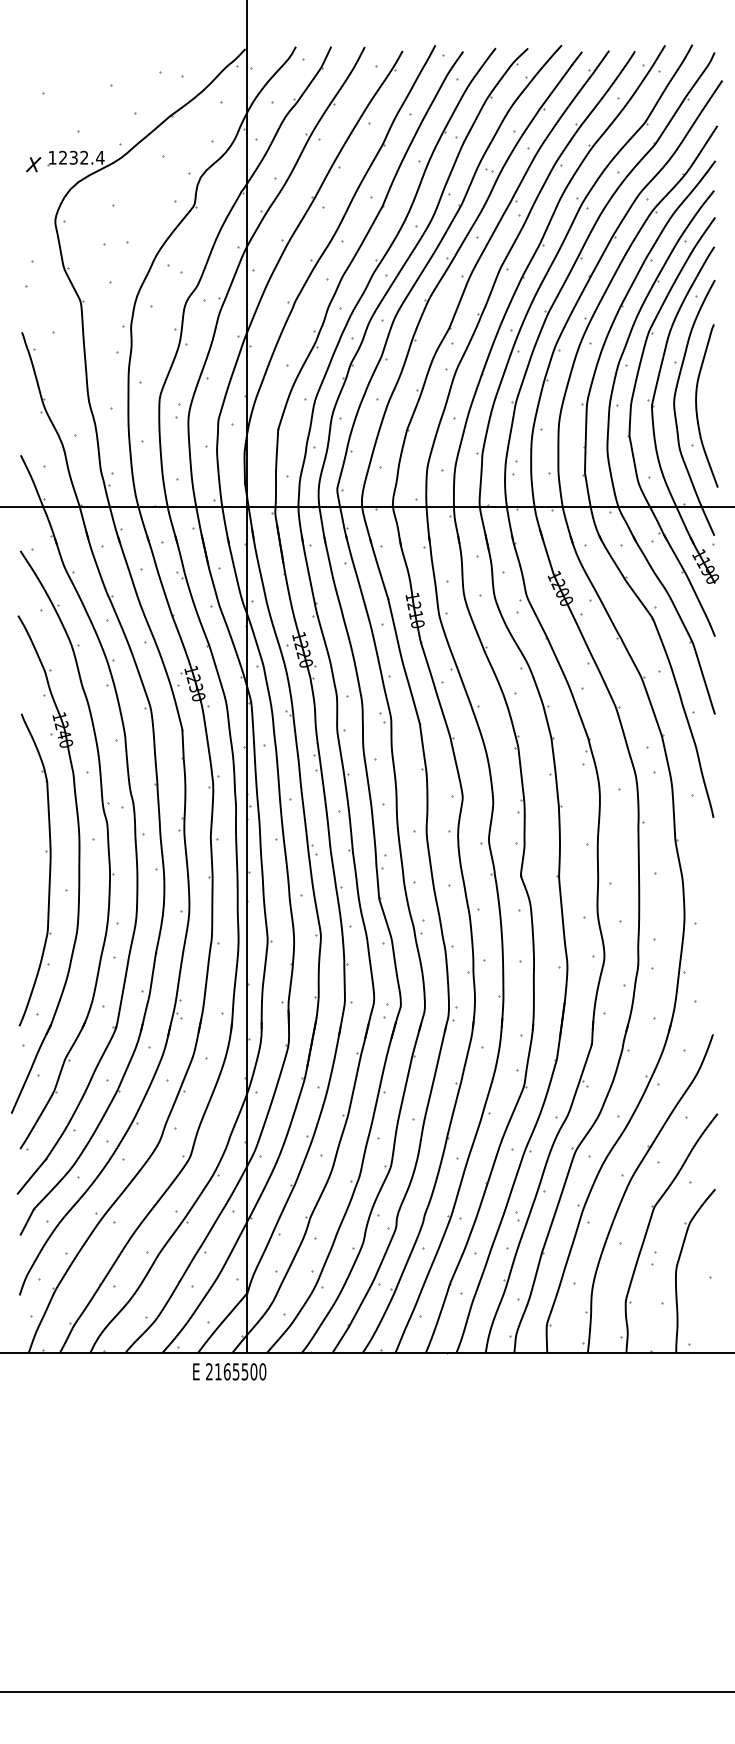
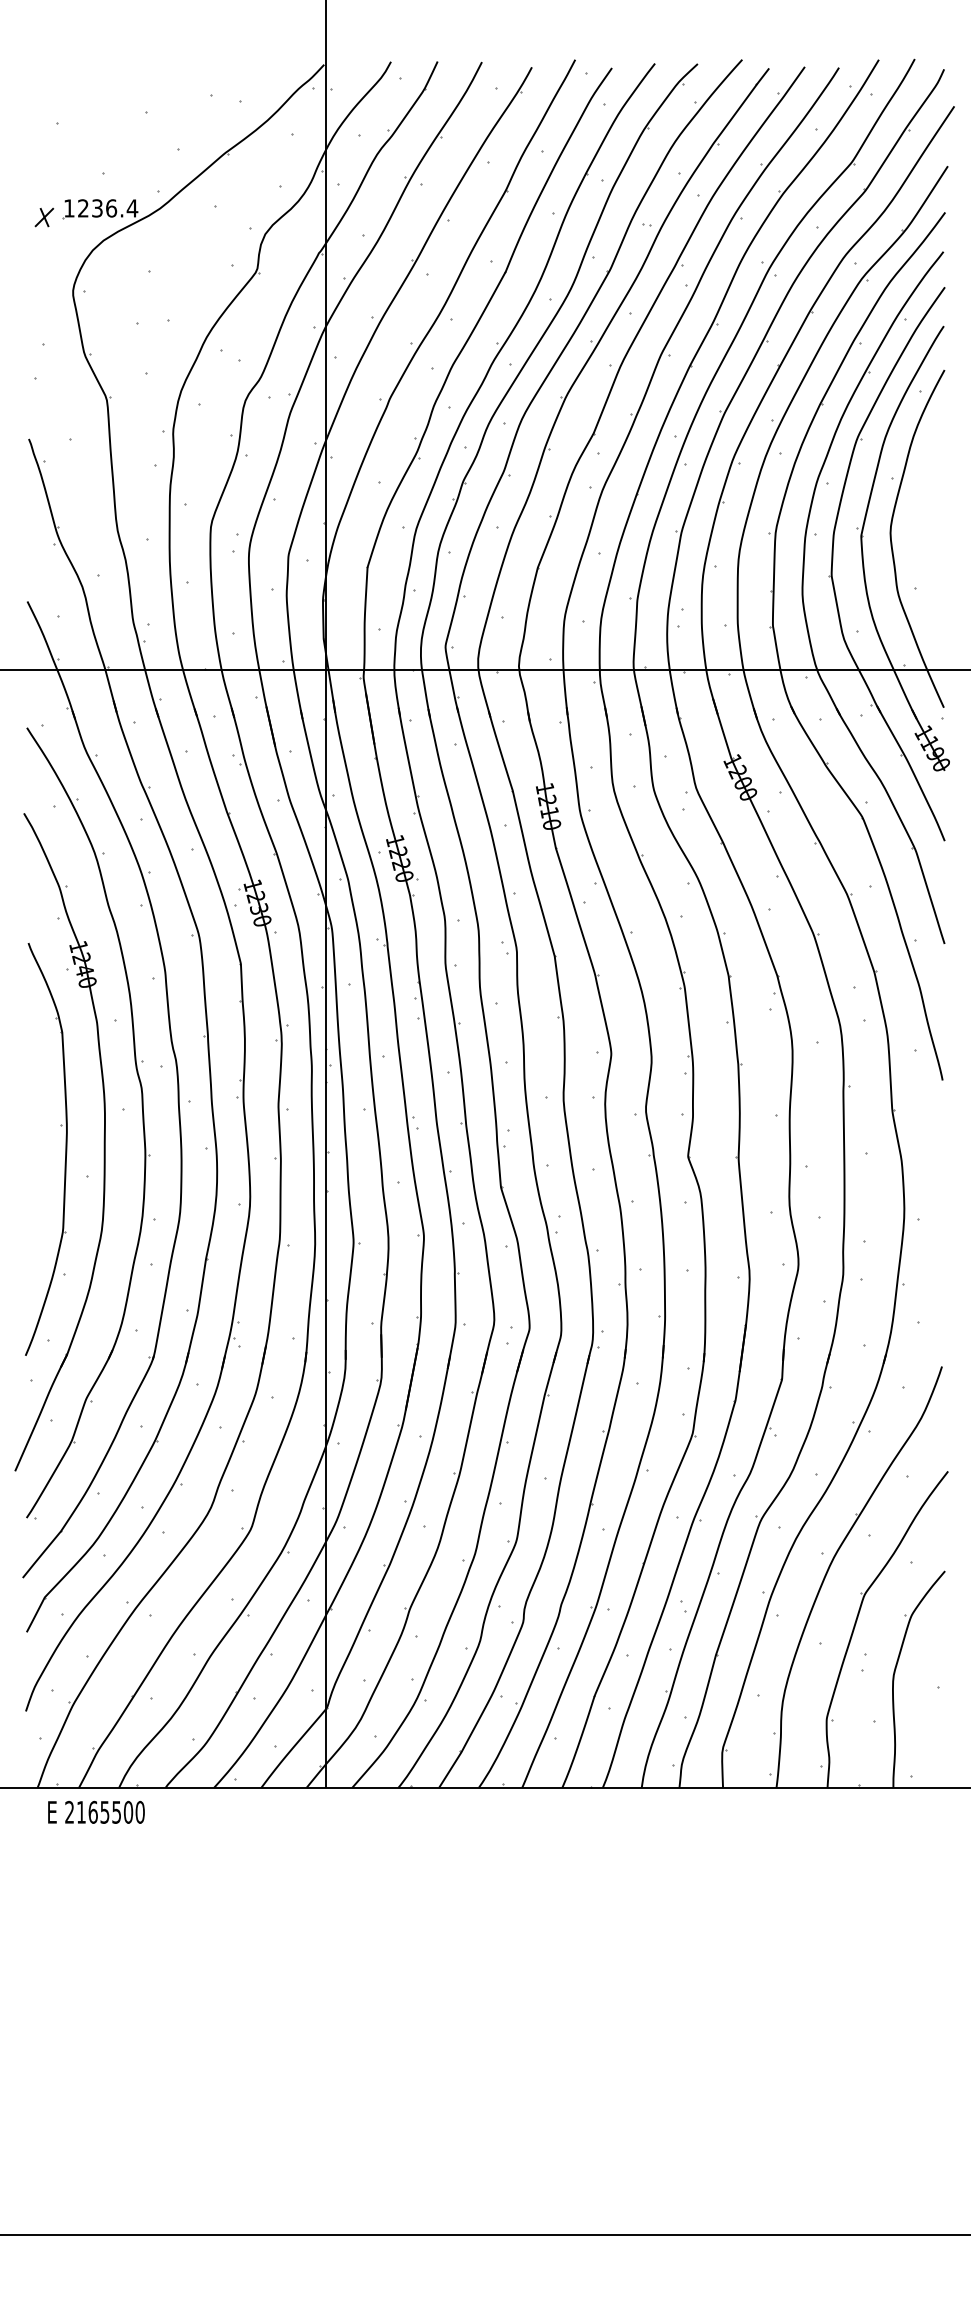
text: (84, 157) -> (111, 208), 1232.4 -> 1236.4
curve: (696, 406) -> (920, 536), removed
text: (229, 1371) -> (96, 1811), moved

